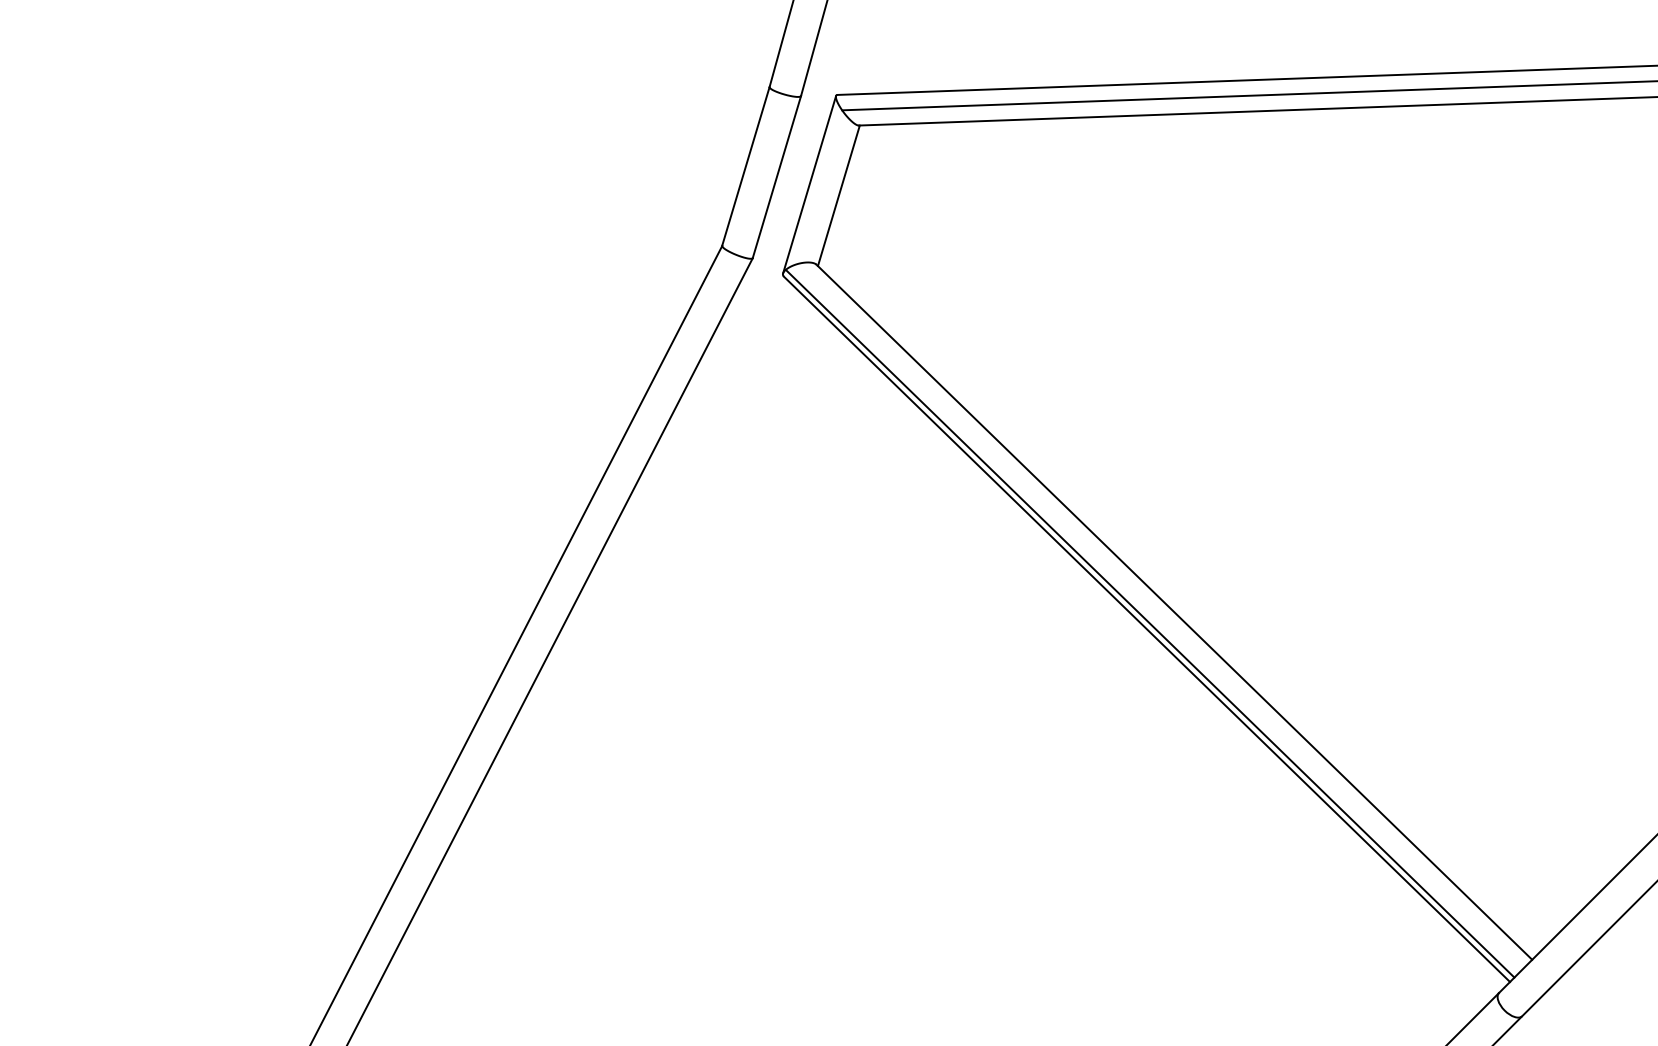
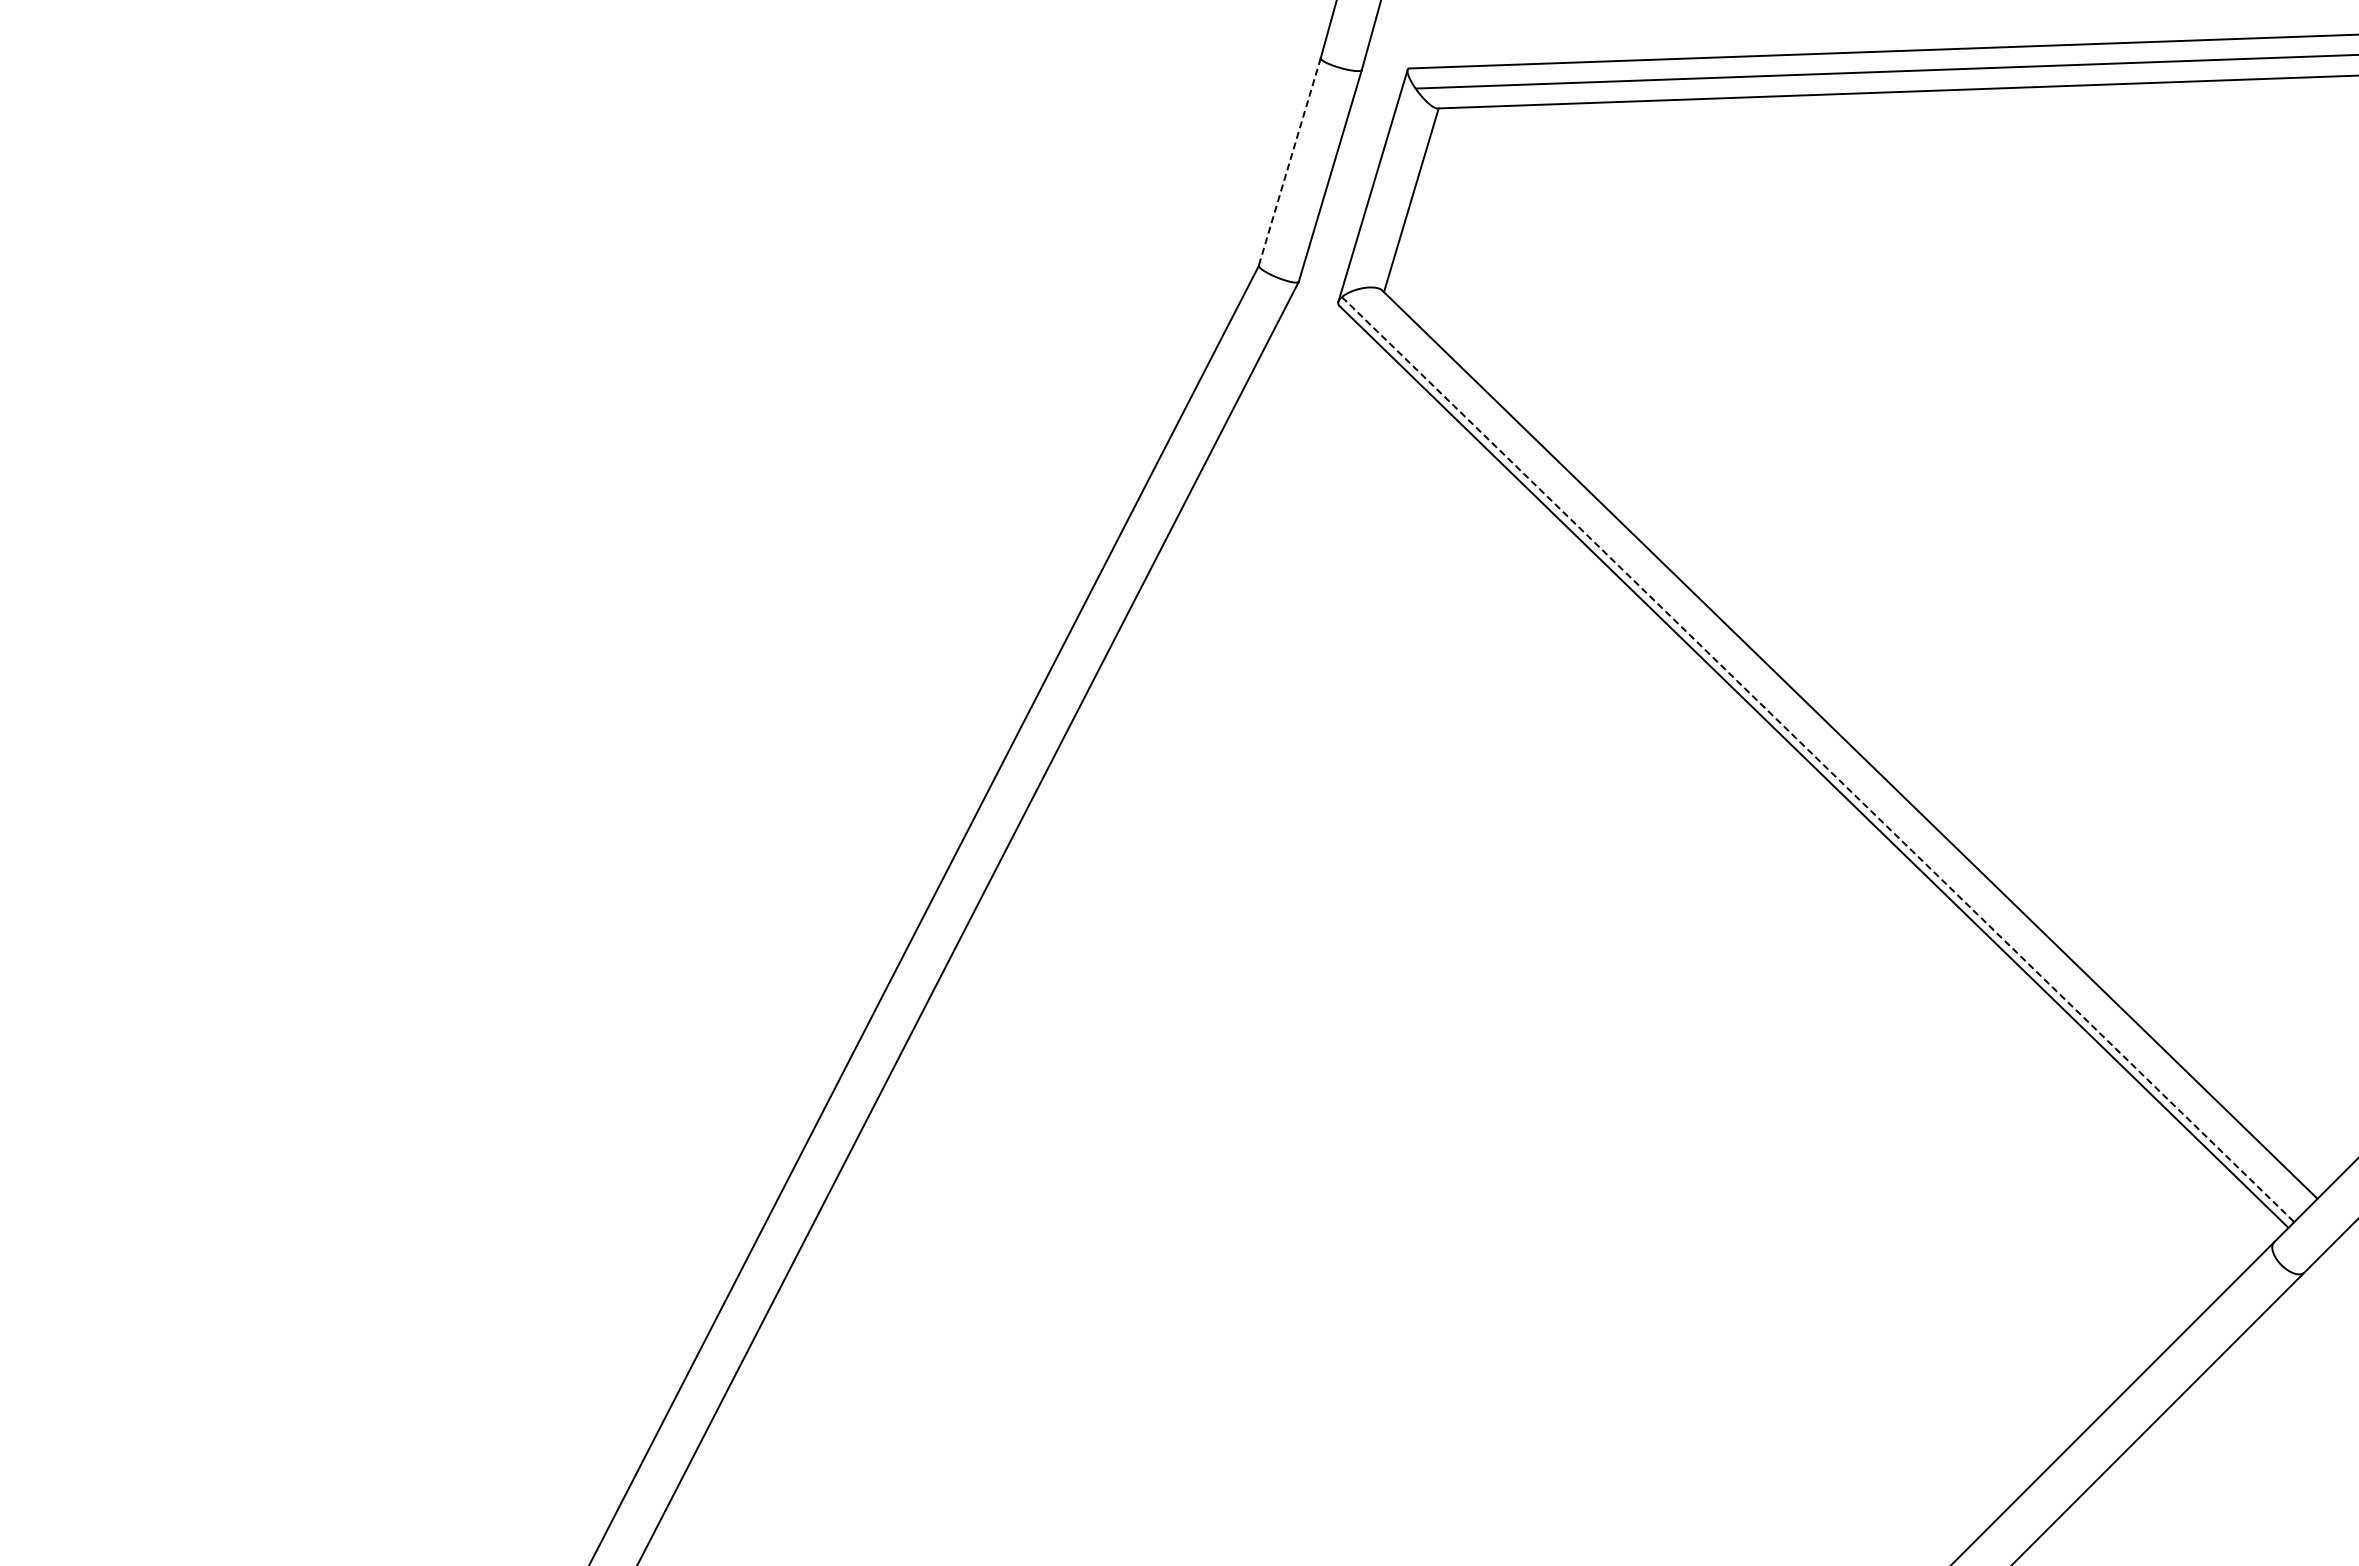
line: (745, 166) -> (1289, 162), solid -> dashed
line: (1150, 623) -> (1818, 759), solid -> dashed

